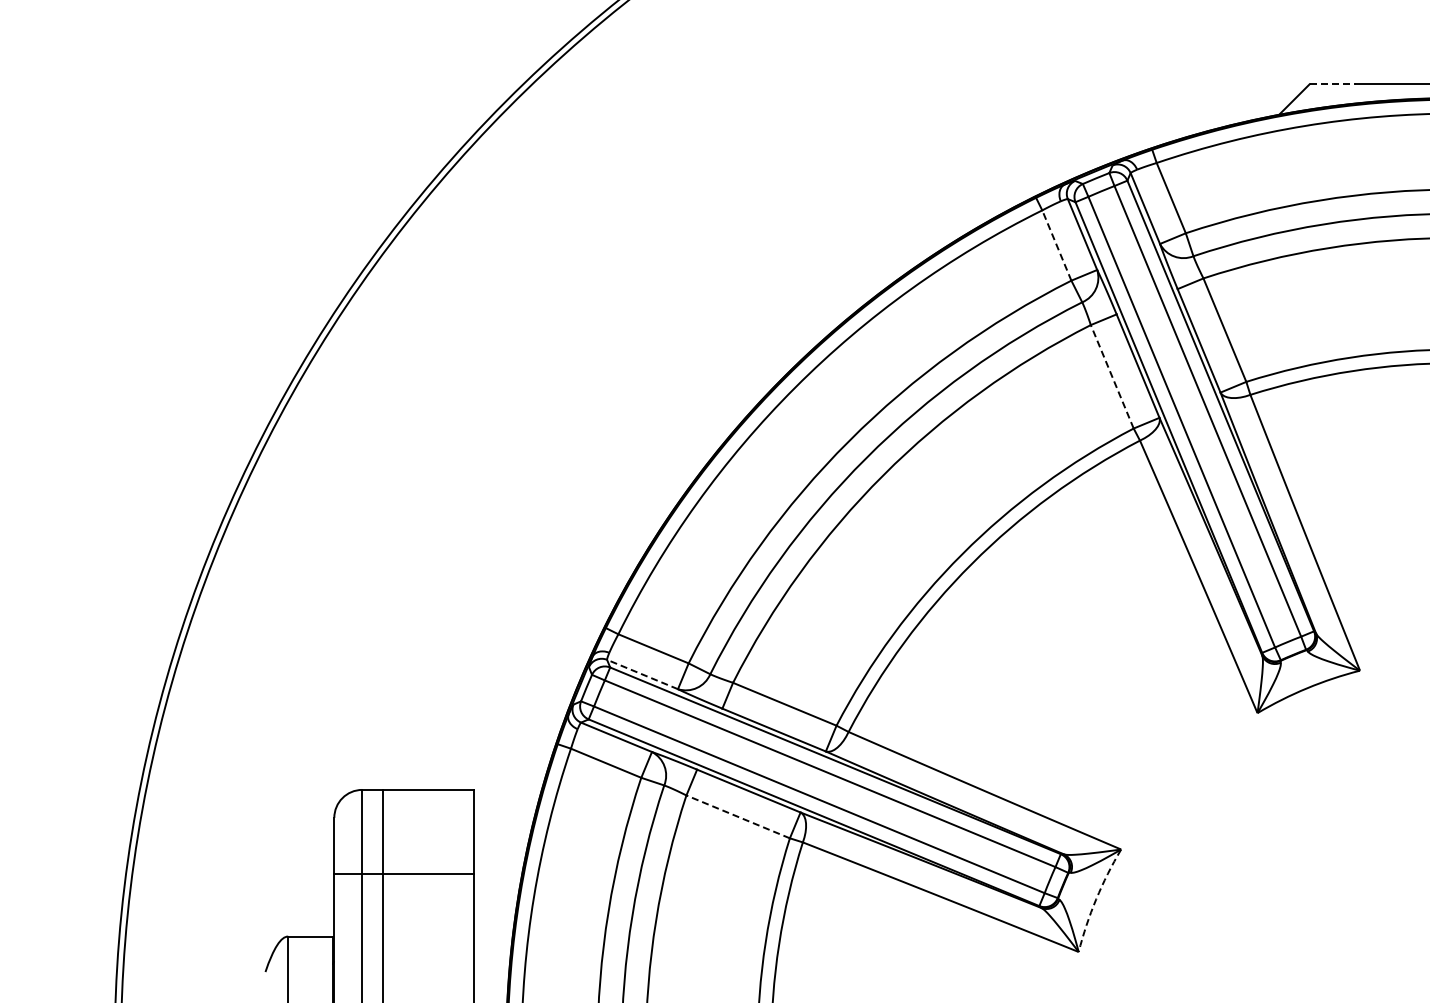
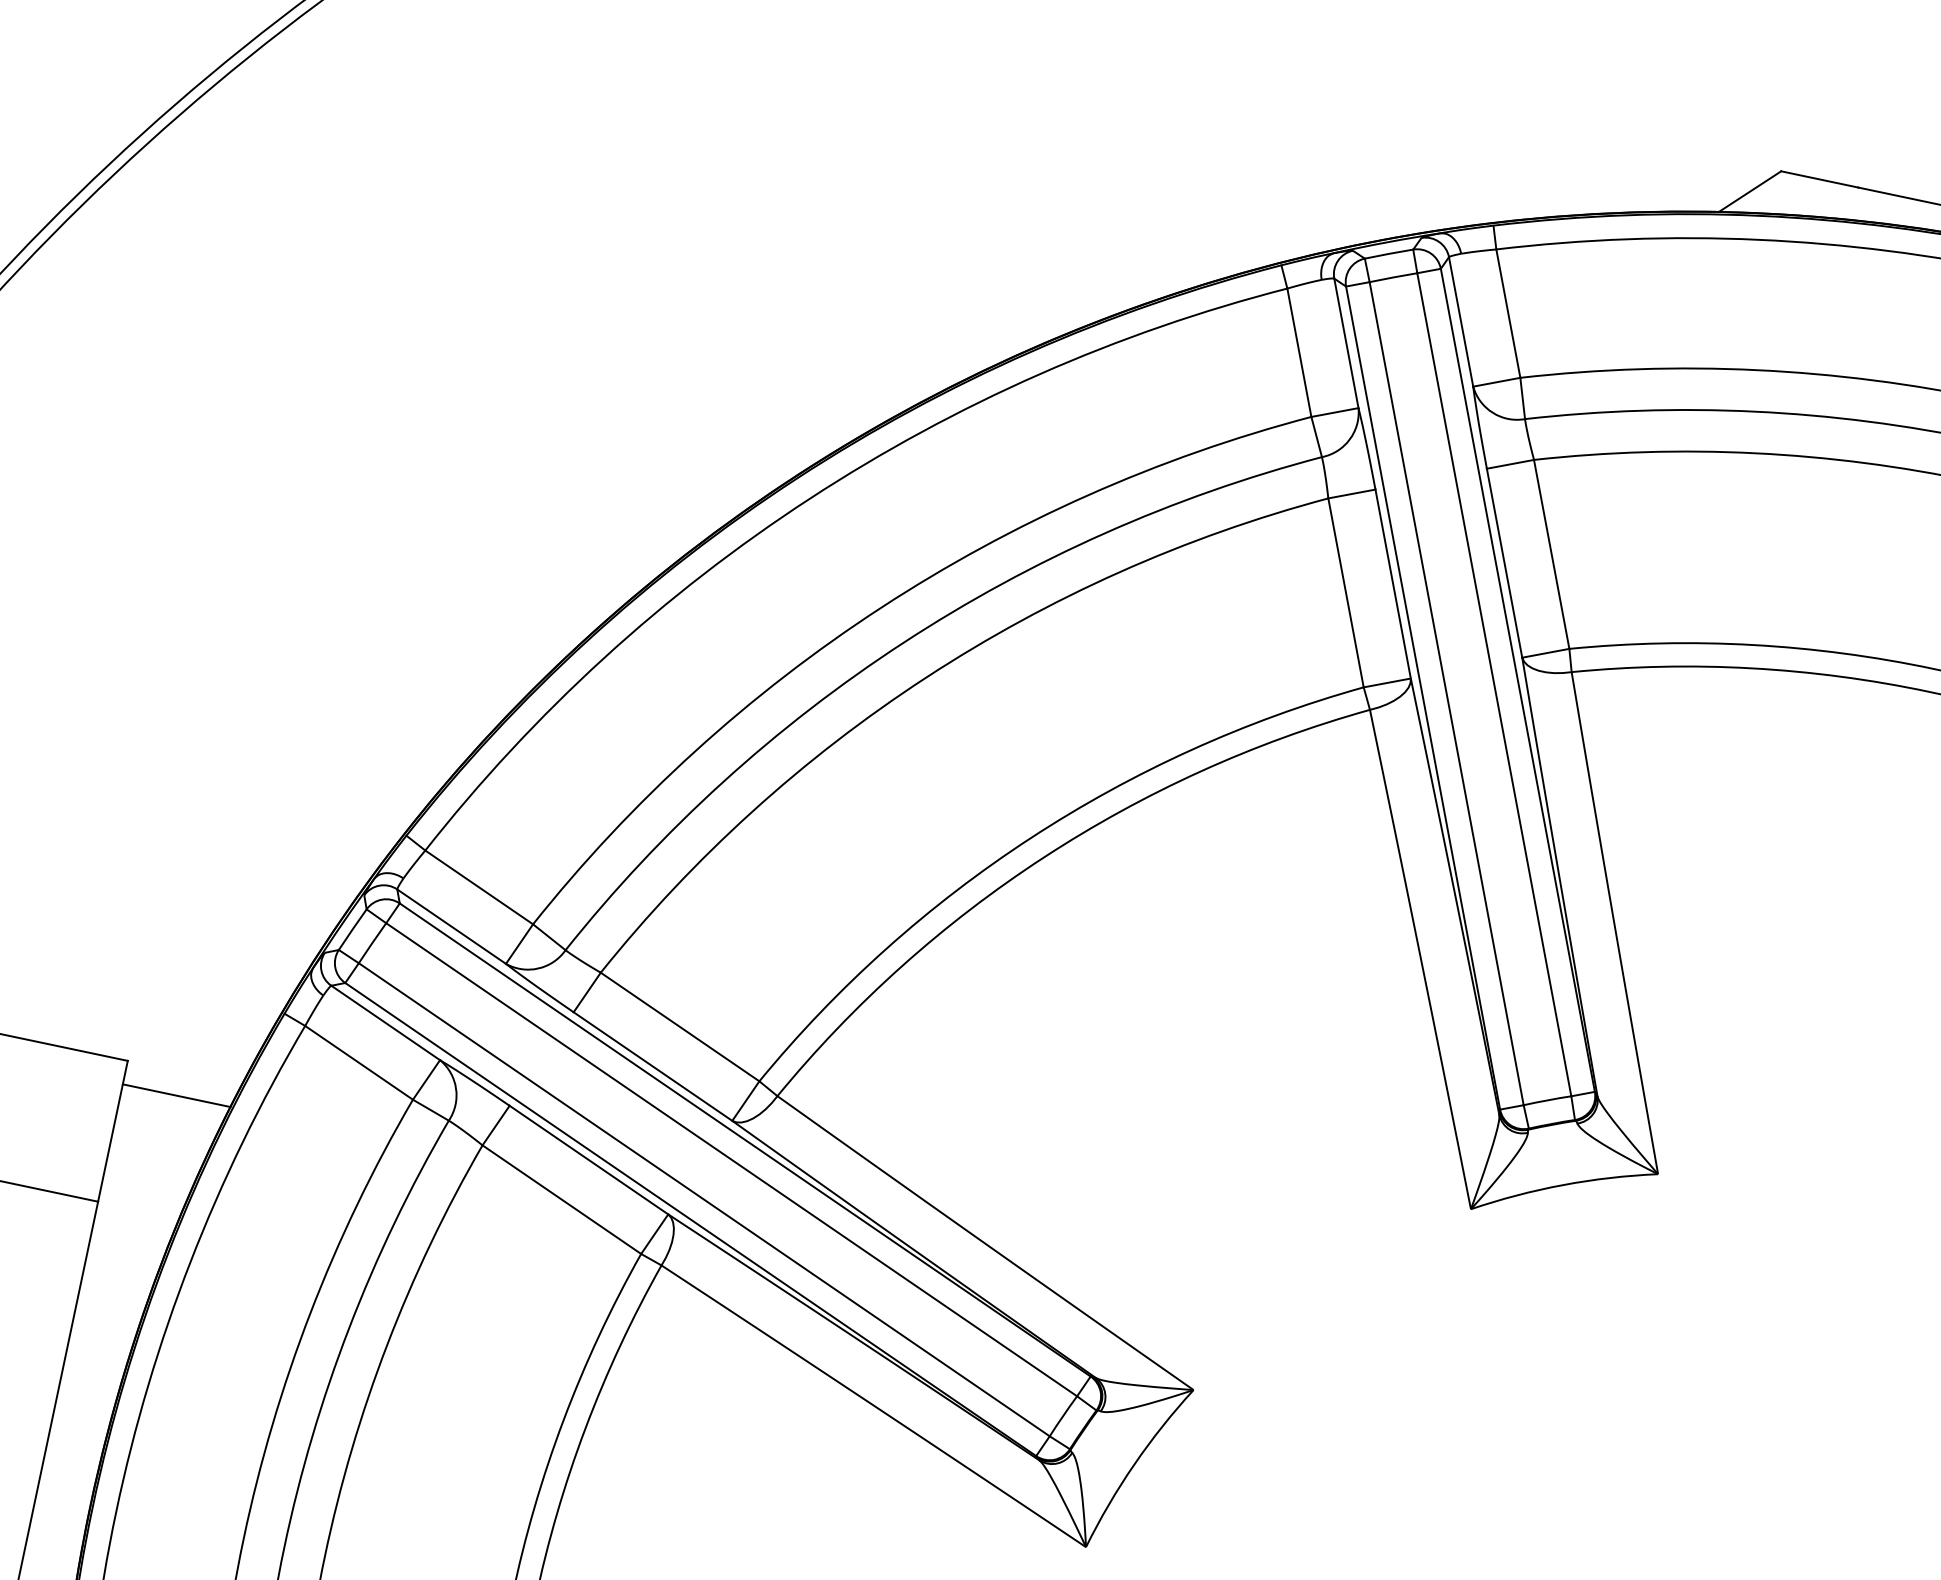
line: (1332, 84) -> (1819, 179), dashed -> solid
line: (1056, 245) -> (1298, 352), dashed -> solid
line: (1112, 376) -> (1346, 592), dashed -> solid
line: (642, 674) -> (451, 926), dashed -> solid
line: (506, 803) -> (177, 1095), added
line: (738, 816) -> (562, 1199), dashed -> solid
arc: (1096, 899) -> (1134, 1465), dashed -> solid

